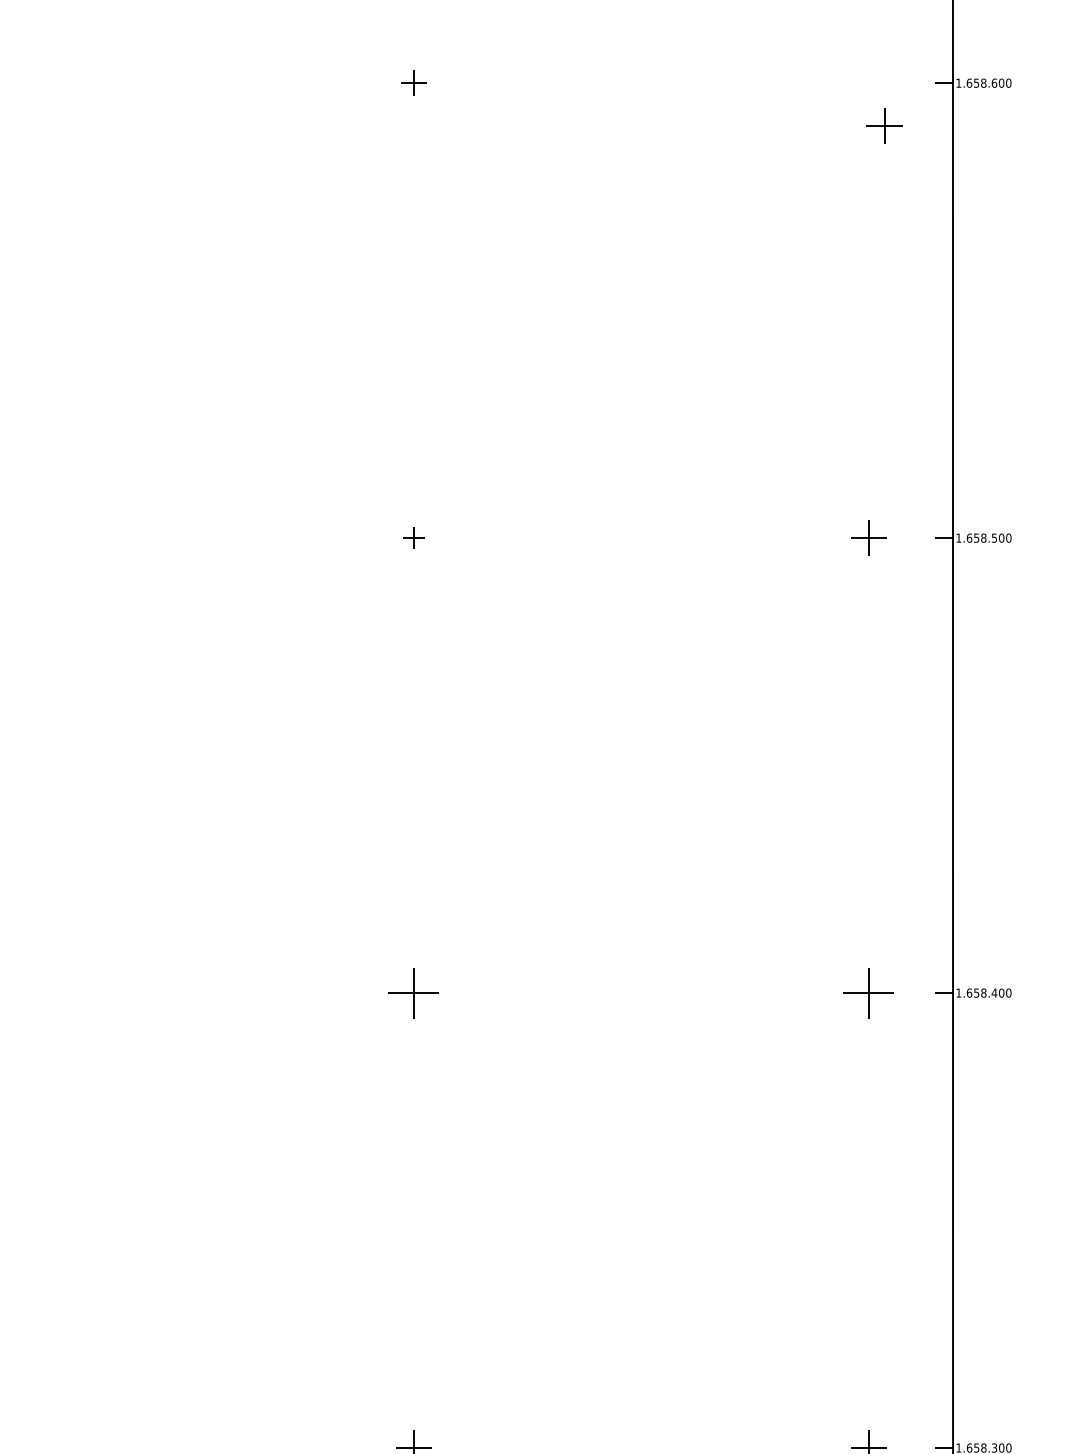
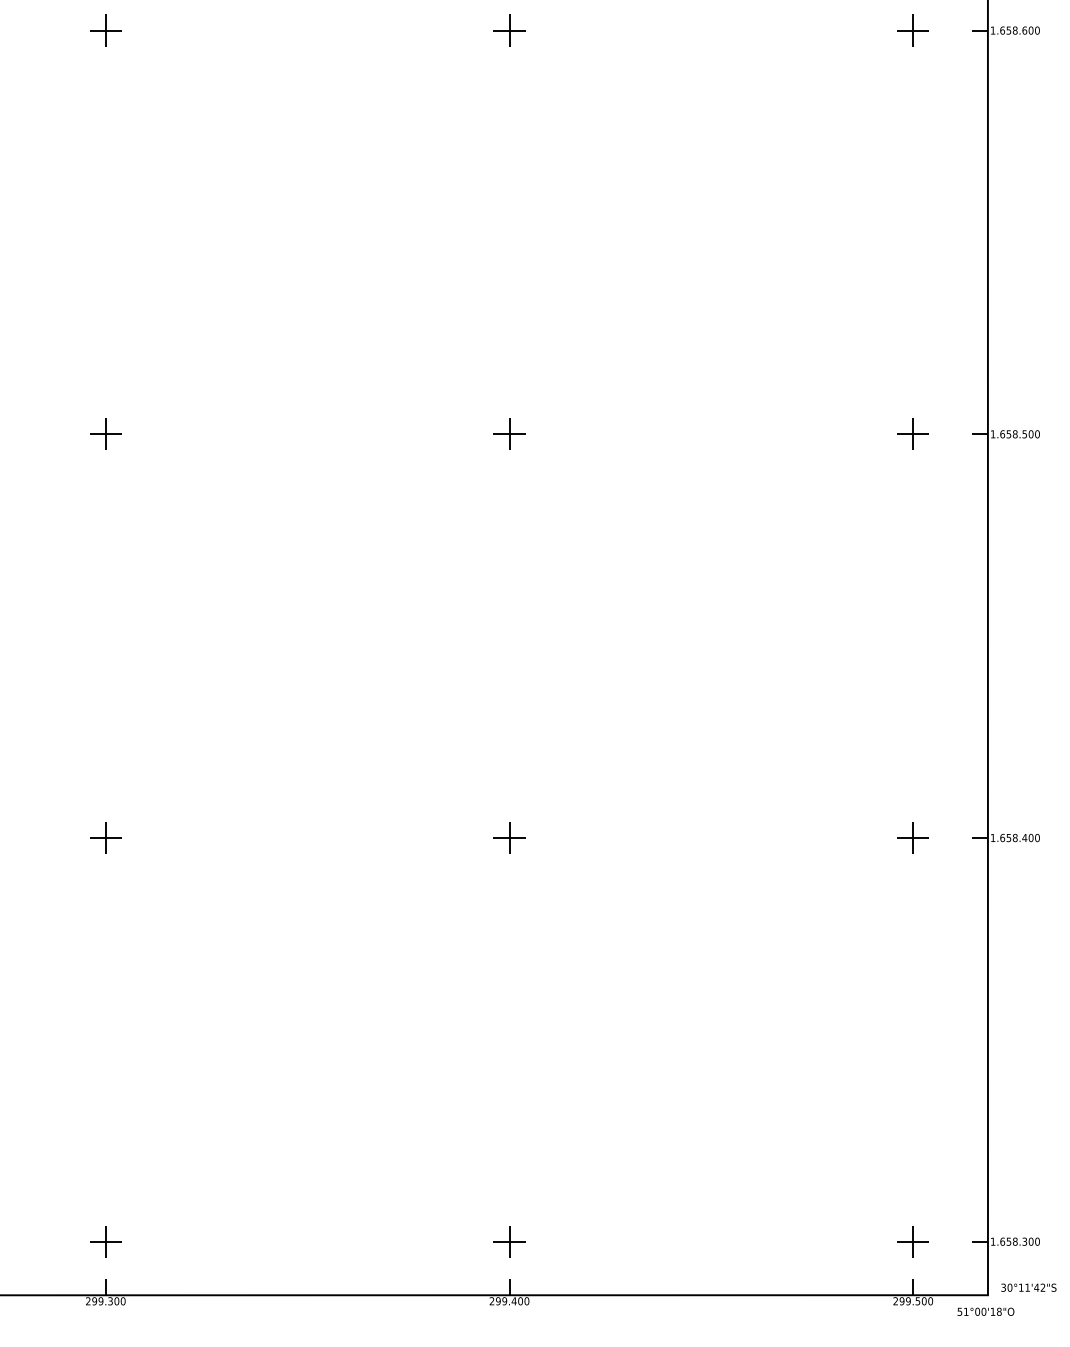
part: (413, 83) -> (509, 30), size x1.43
part: (883, 125) -> (912, 30), moved
part: (413, 537) -> (509, 433), size x1.67
part: (413, 992) -> (509, 837), size x0.71
part: (867, 992) -> (912, 837), size x0.71

